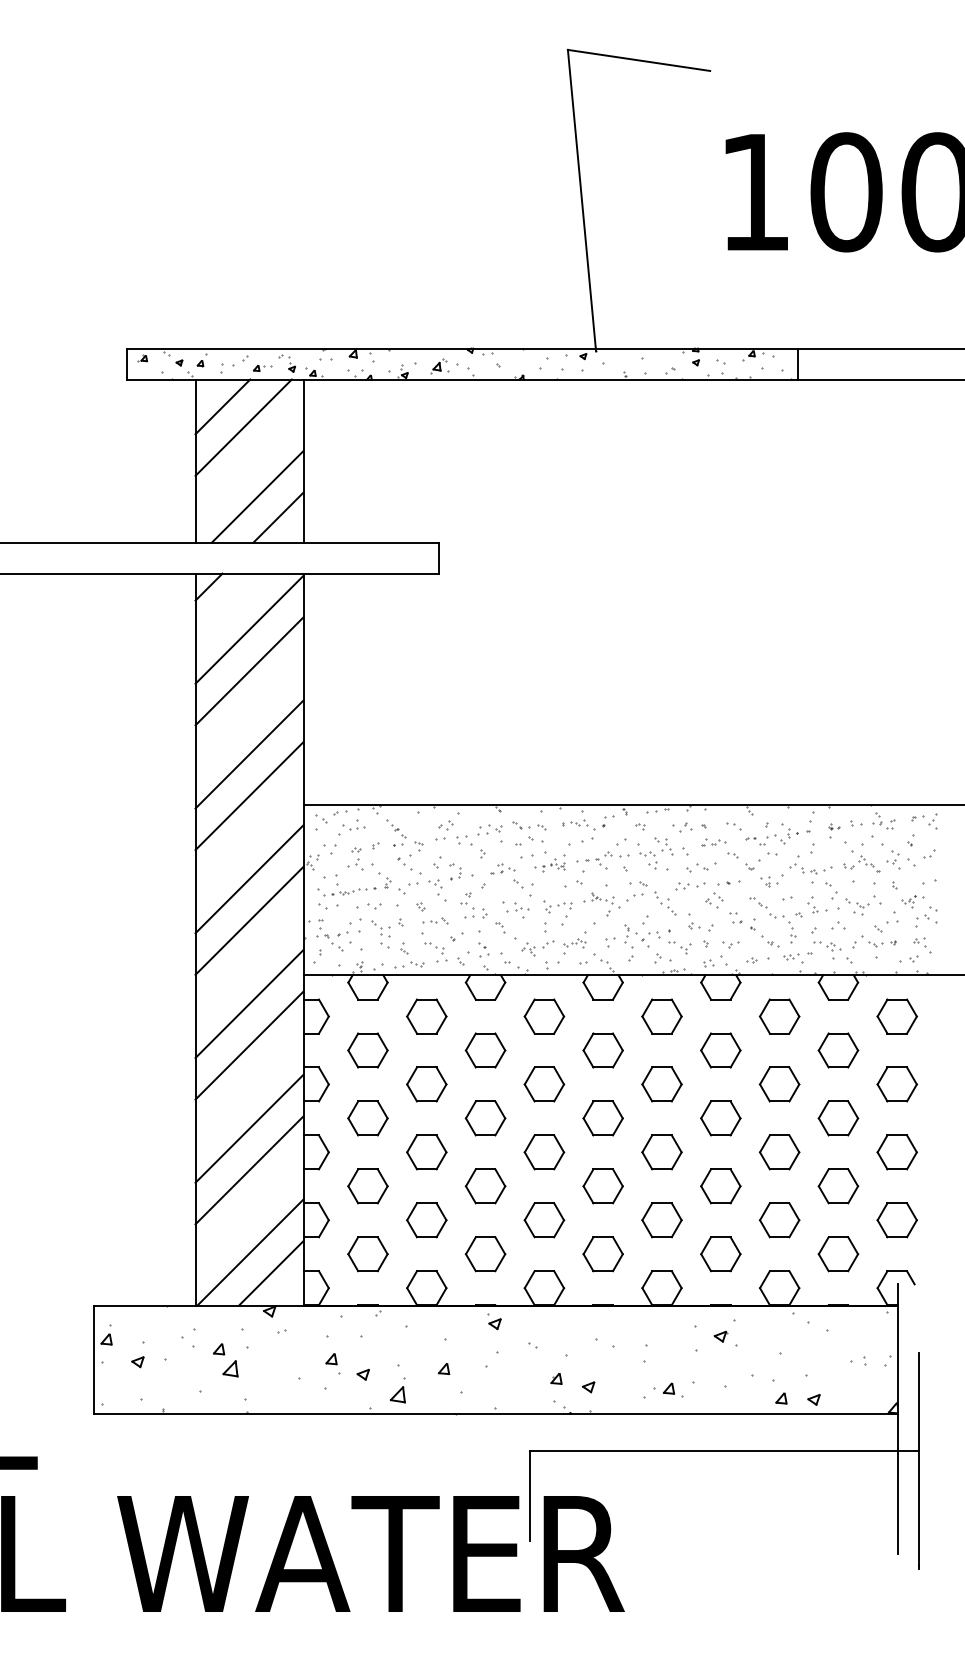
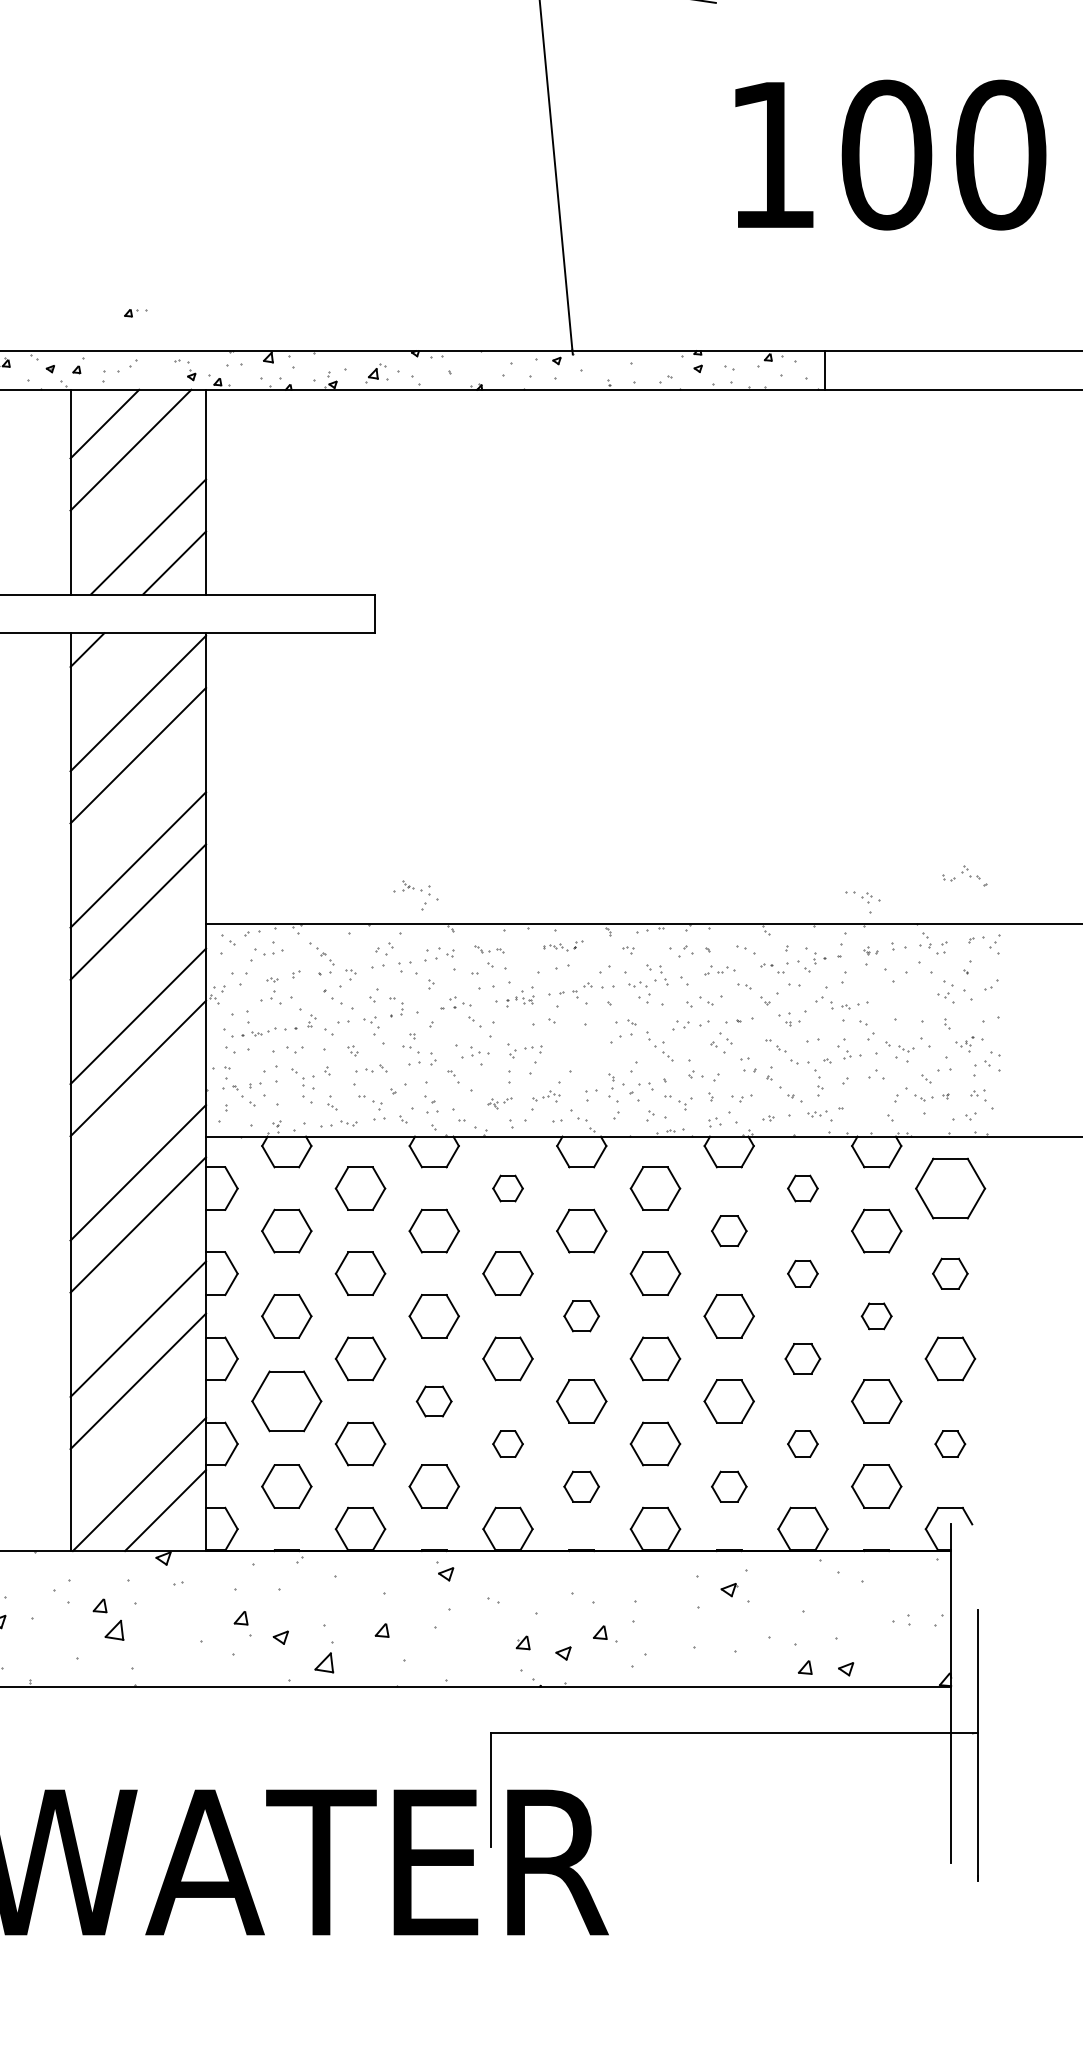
part: (262, 368) -> (135, 313), moved
part: (588, 822) -> (563, 945), size x0.6
part: (529, 825) -> (489, 949), size x0.7
part: (861, 863) -> (964, 875), moved
part: (601, 904) -> (415, 895), moved
part: (537, 948) -> (499, 1103), size x0.6
part: (827, 950) -> (862, 902), moved
part: (544, 1016) -> (508, 1188), size x0.6
part: (779, 1016) -> (802, 1188), size x0.6
part: (896, 1016) -> (949, 1188), size x1.4
part: (720, 1050) -> (728, 1231), size x0.7
part: (779, 1084) -> (802, 1273), size x0.6
part: (896, 1084) -> (949, 1273), size x0.7
part: (602, 1118) -> (580, 1316), size x0.7
part: (838, 1118) -> (876, 1316), size x0.6
part: (779, 1152) -> (802, 1359), size x0.7
part: (367, 1186) -> (286, 1401), size x1.4
part: (485, 1186) -> (434, 1401), size x0.7
part: (544, 1220) -> (508, 1444), size x0.6
part: (779, 1220) -> (802, 1444), size x0.6
part: (896, 1220) -> (949, 1444), size x0.6
part: (602, 1254) -> (580, 1486), size x0.7
part: (720, 1254) -> (728, 1486), size x0.7
part: (673, 1389) -> (605, 1633), moved

